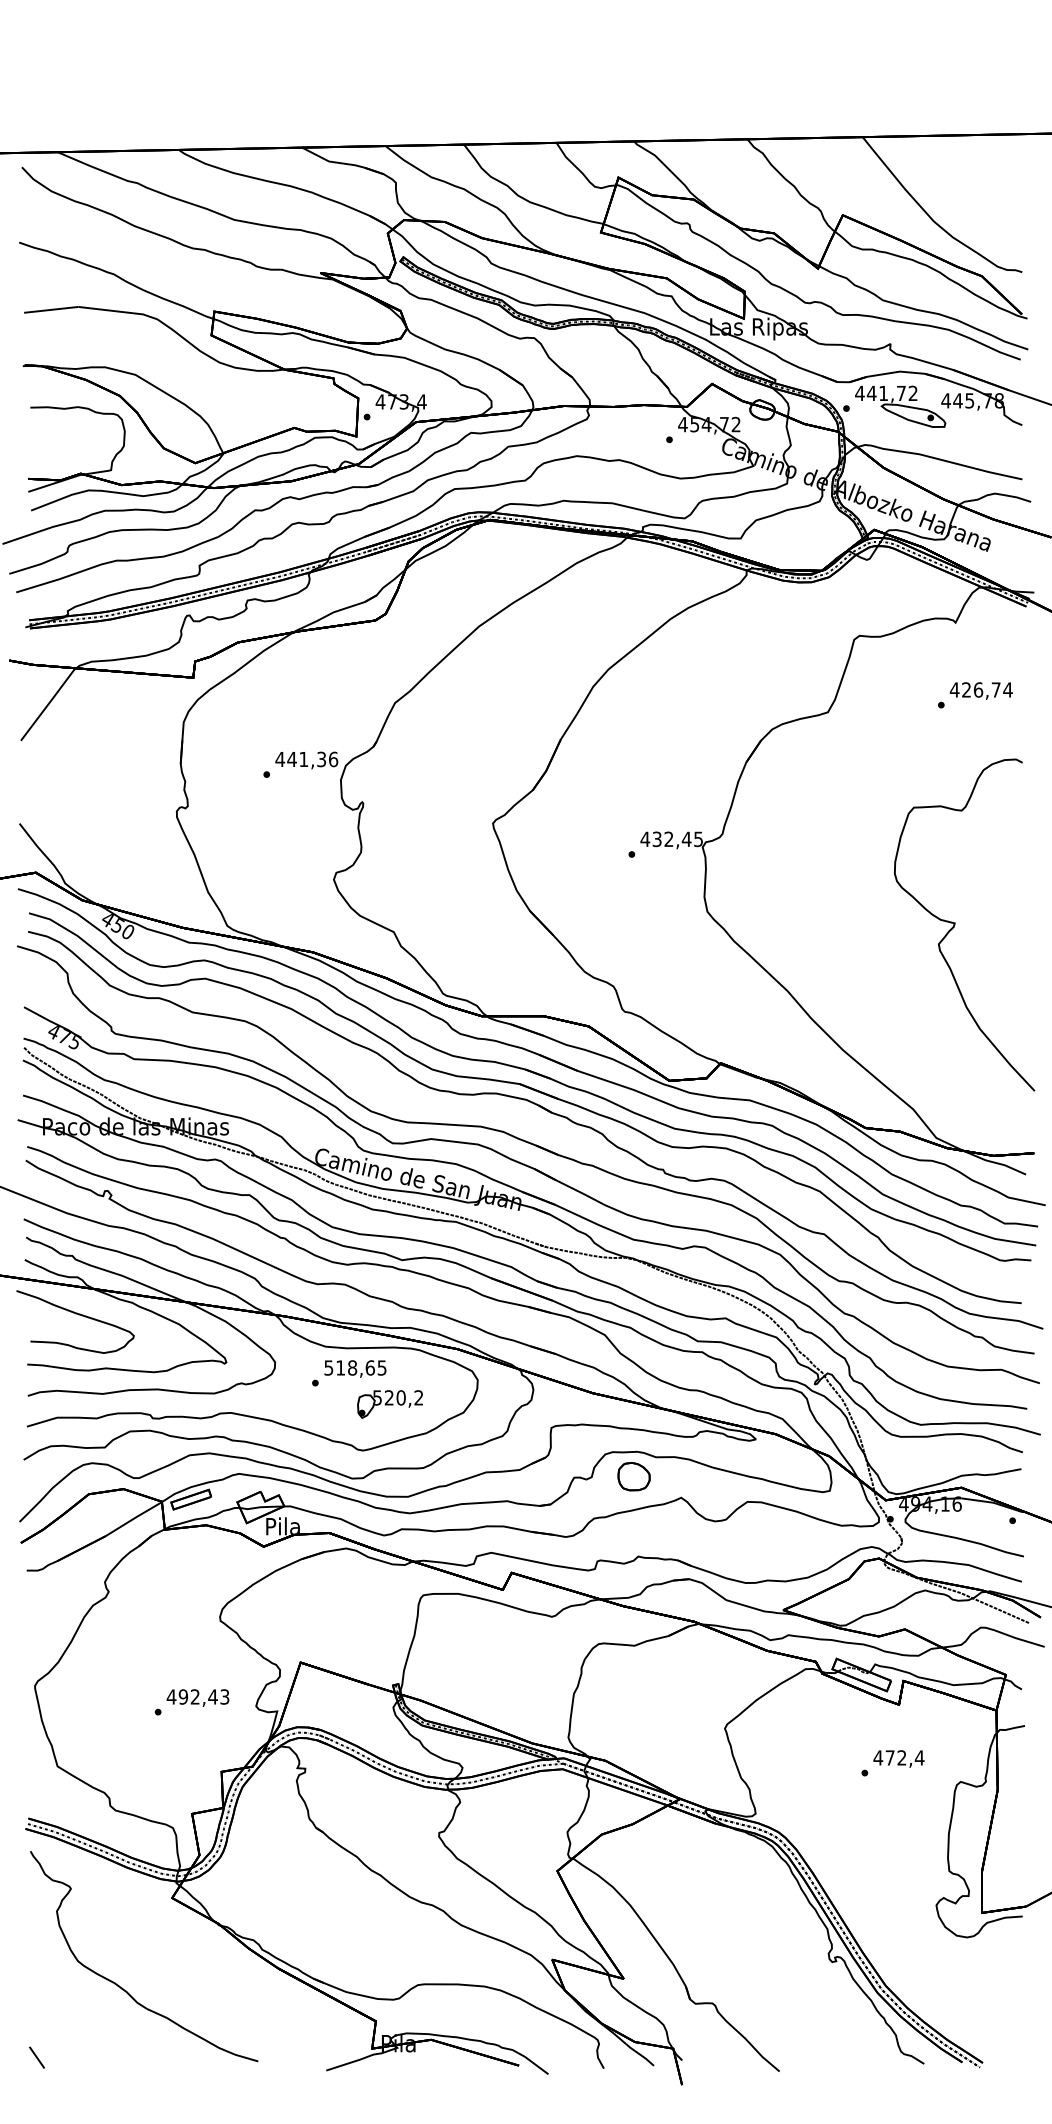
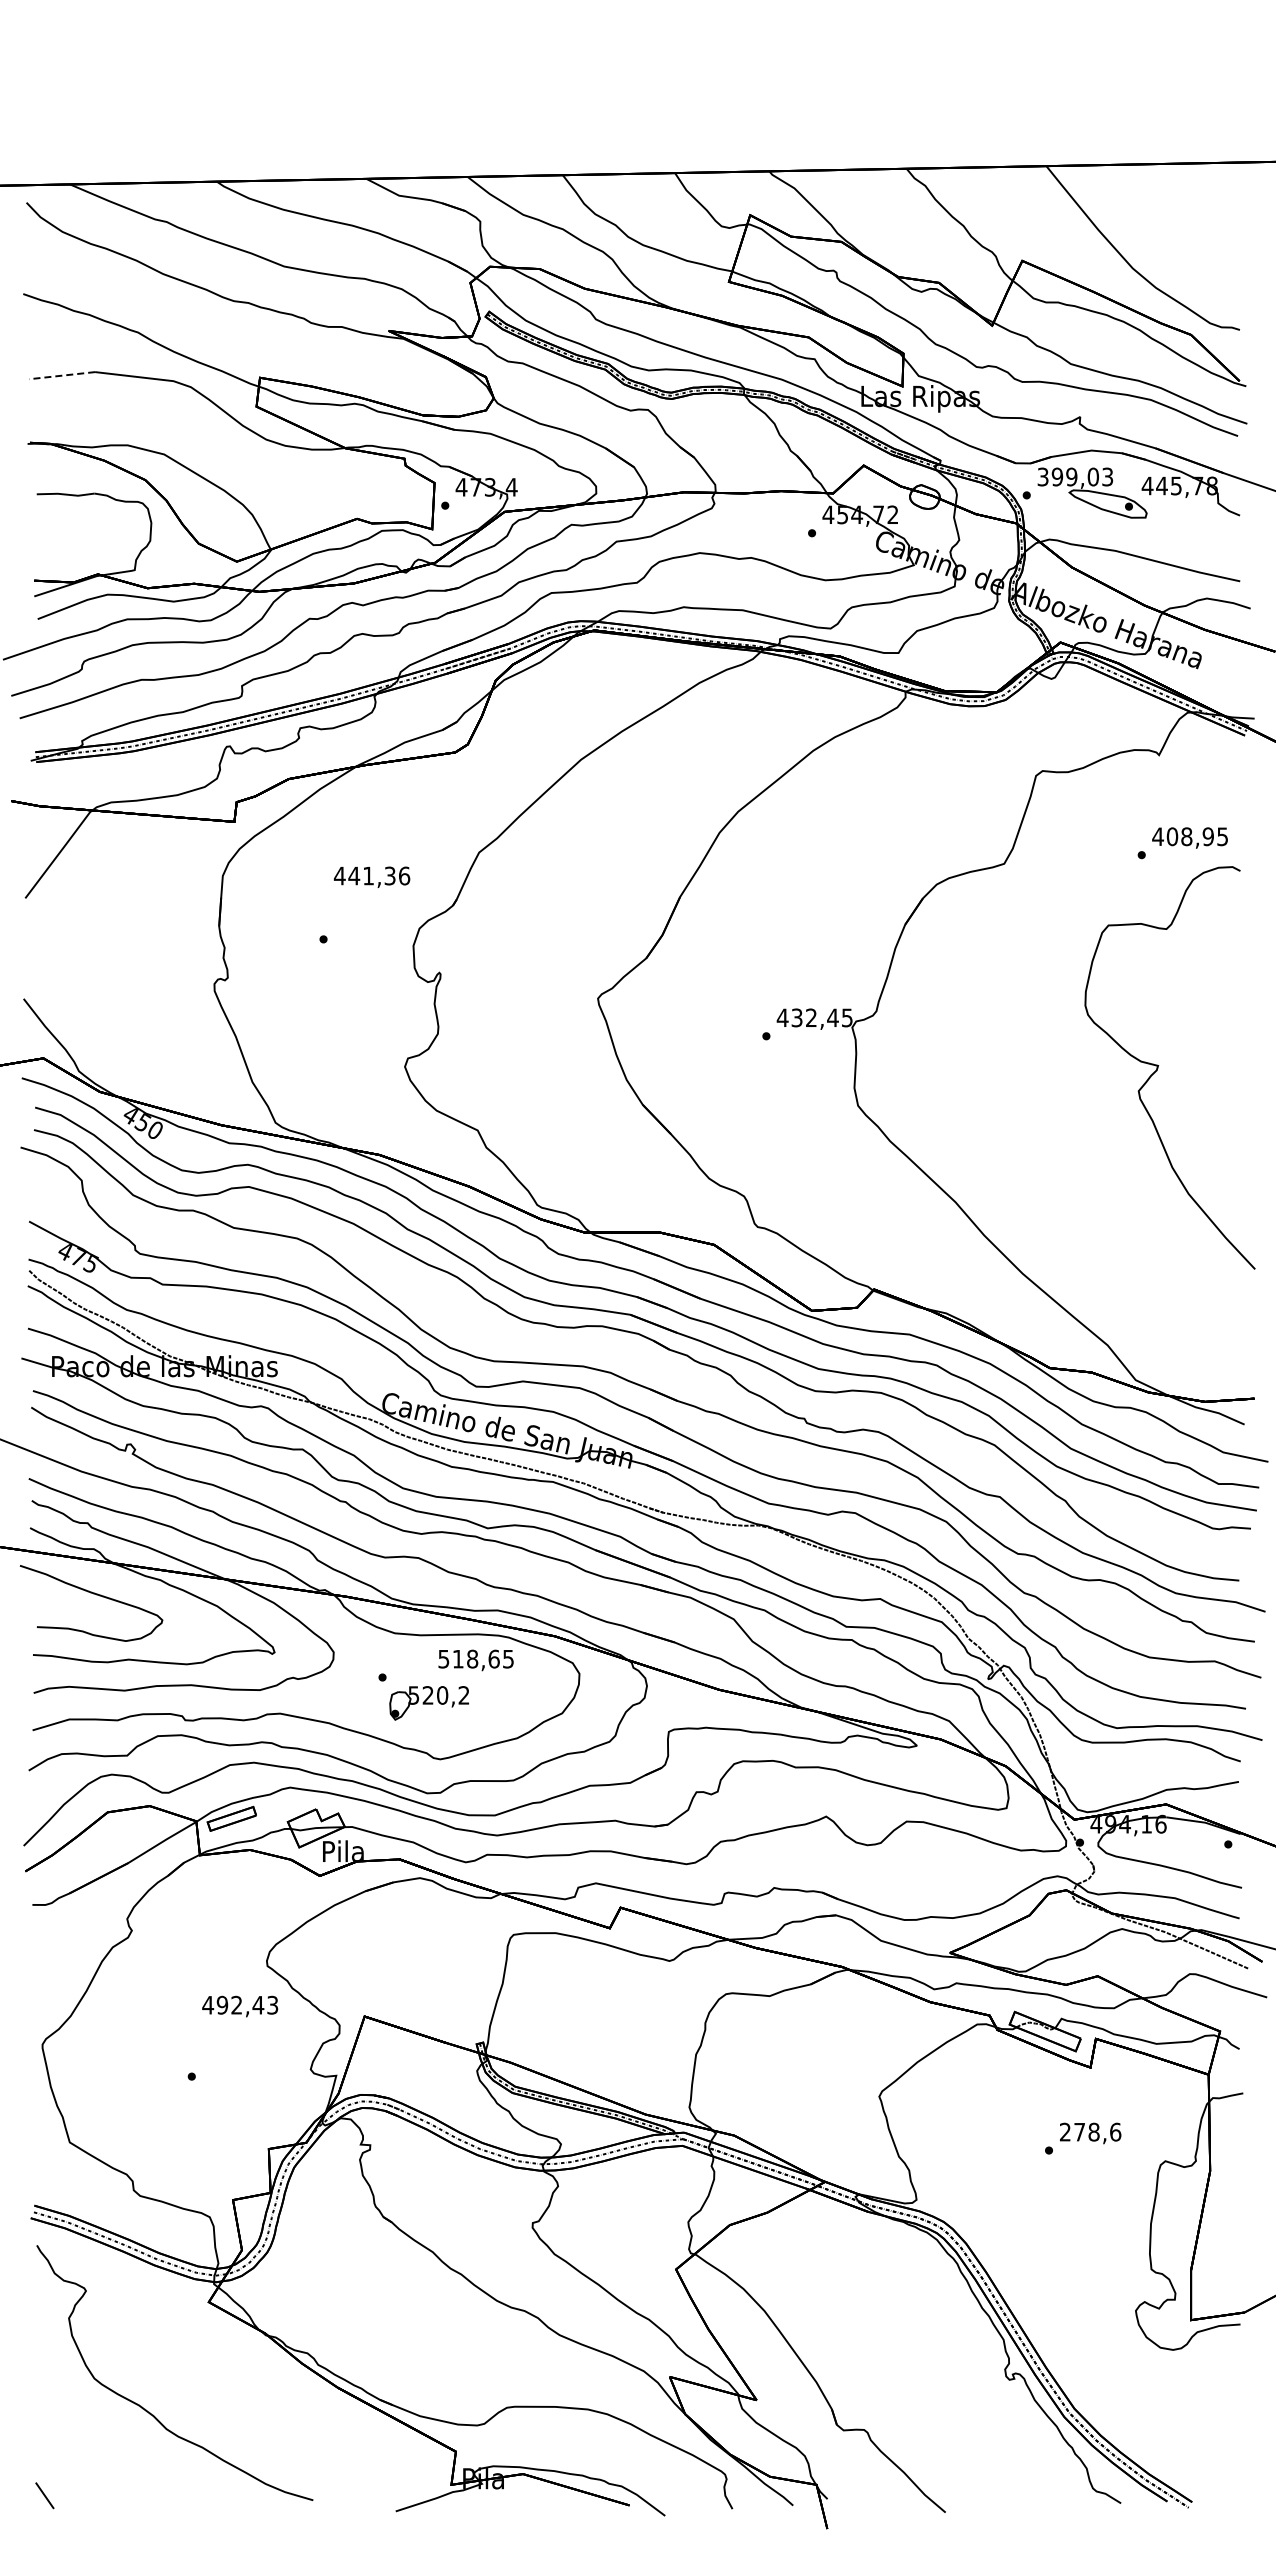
line: (50, 309) -> (61, 375), solid -> dashed
text: (886, 392) -> (1075, 476), 441,72 -> 399,03
text: (987, 689) -> (1197, 836), 426,74 -> 408,95
text: (307, 759) -> (372, 876), moved
curve: (955, 923) -> (1159, 1065), moved
text: (354, 1369) -> (475, 1660), moved
part: (389, 1404) -> (428, 1703), moved
part: (633, 1476) -> (768, 1790), removed
text: (198, 1698) -> (240, 2006), moved
text: (899, 1757) -> (1090, 2131), 472,4 -> 278,6

